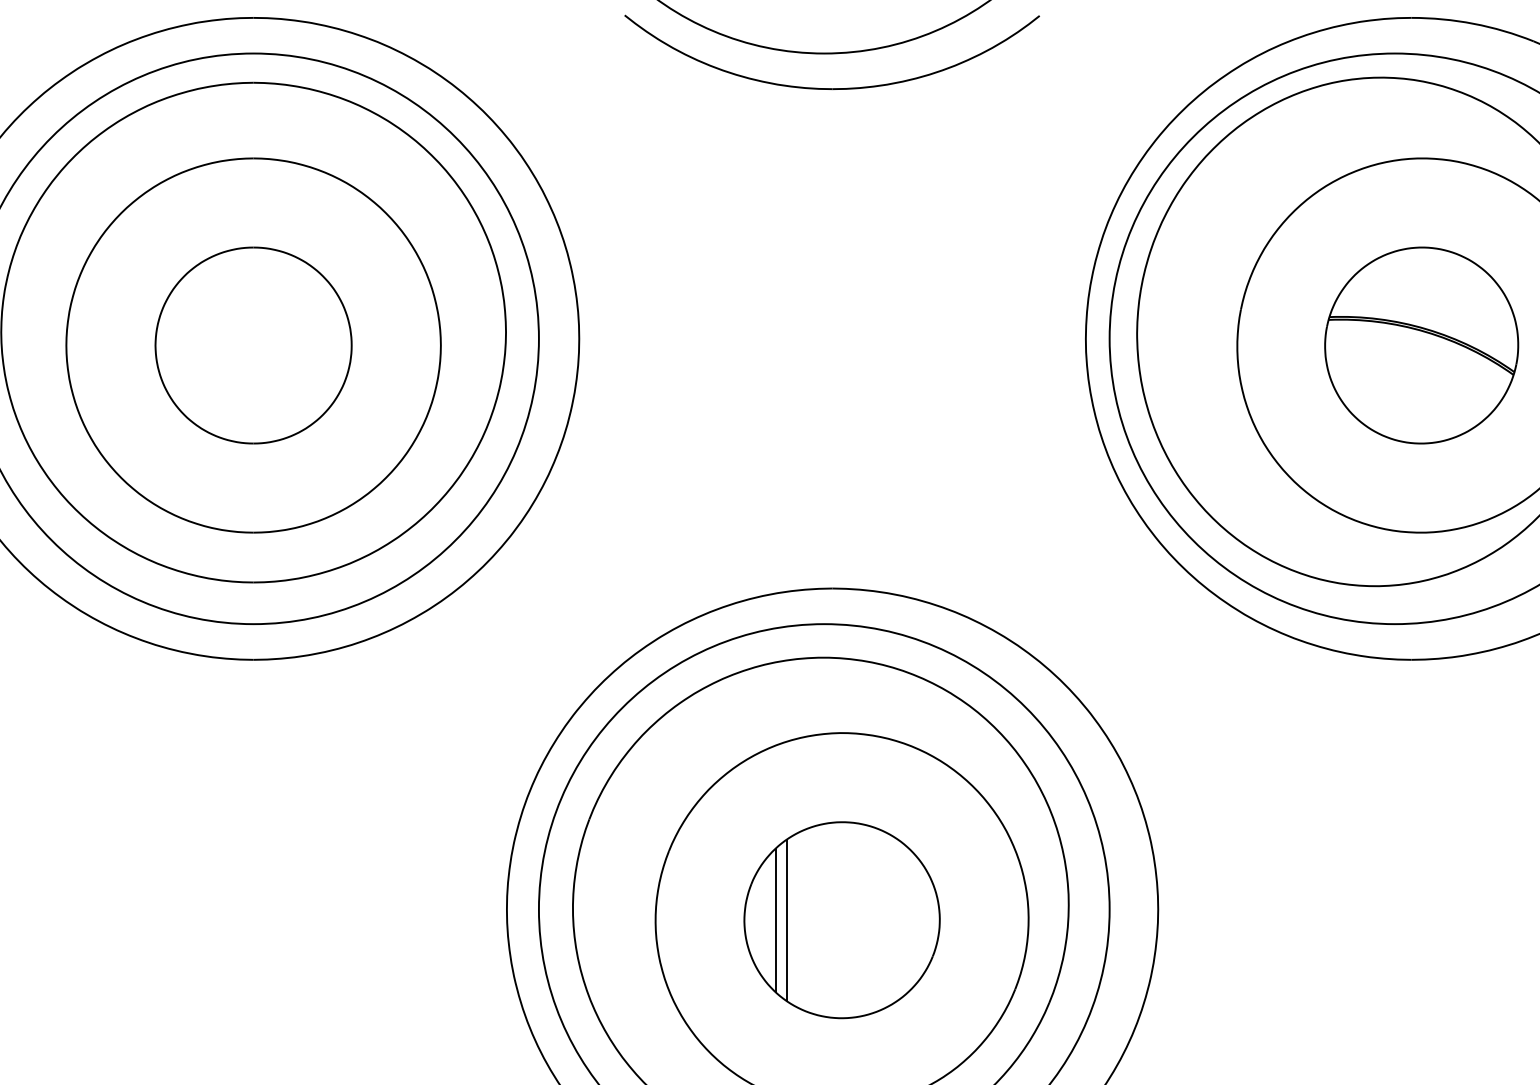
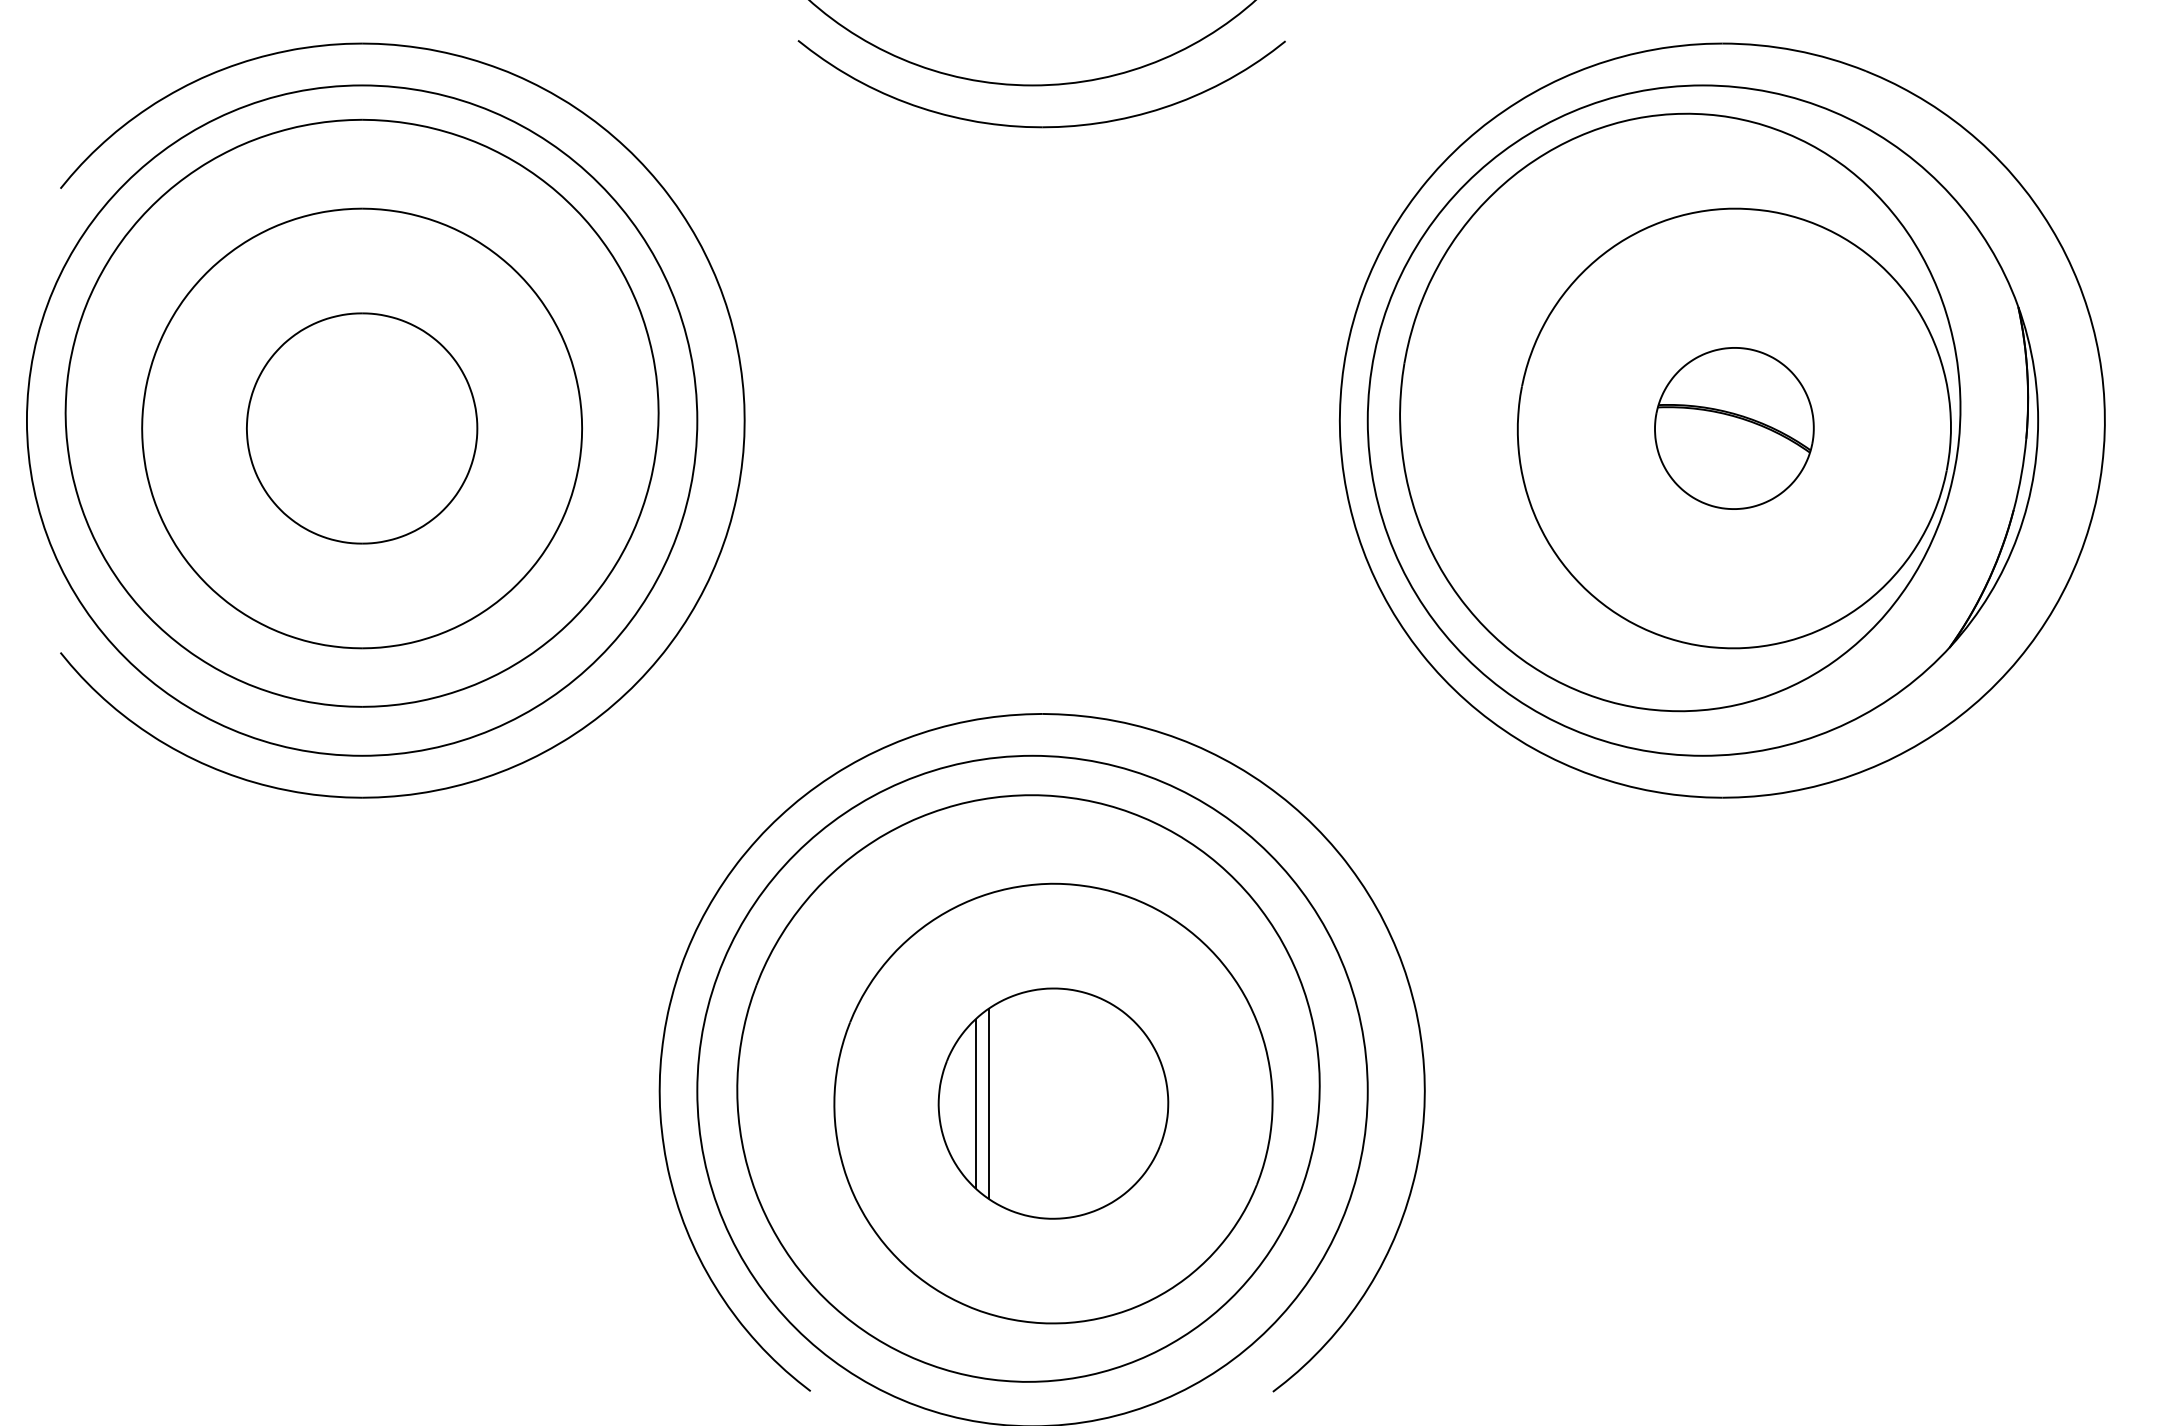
part: (1421, 345) -> (1734, 428), size x0.7

